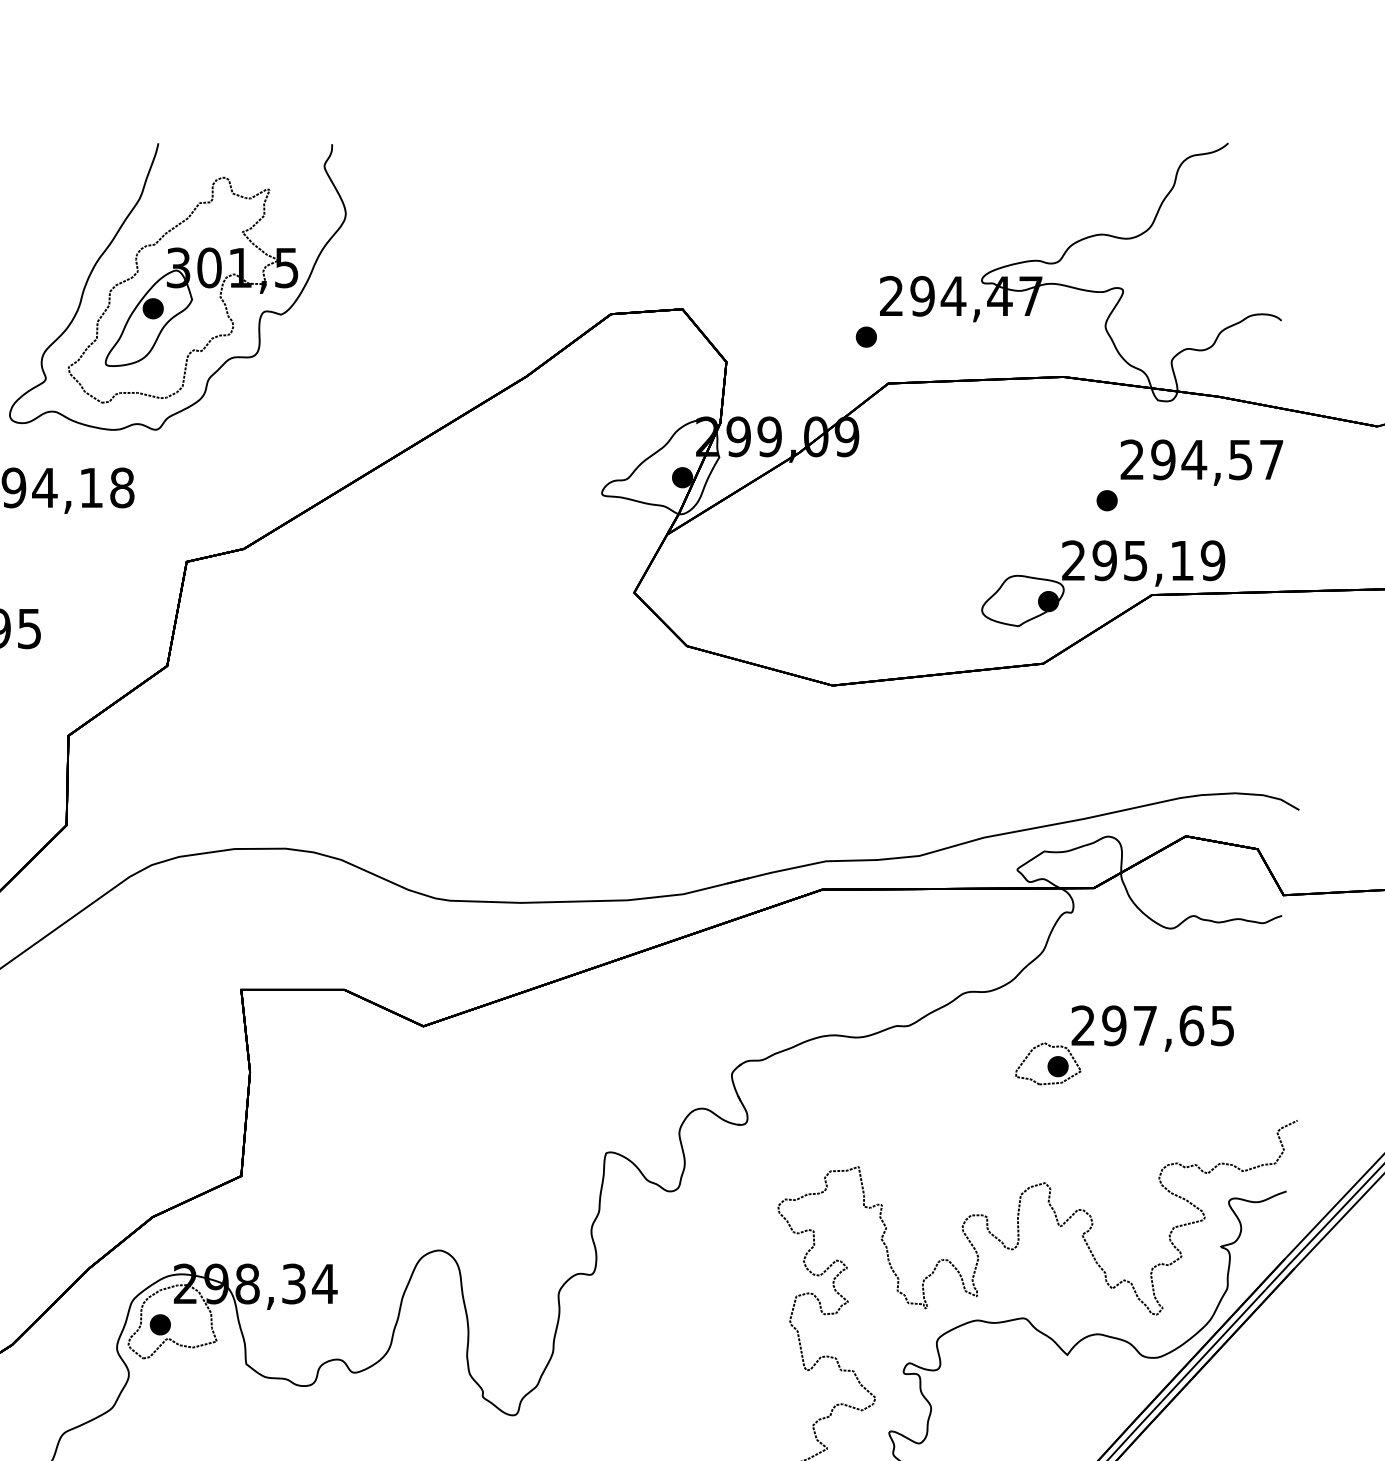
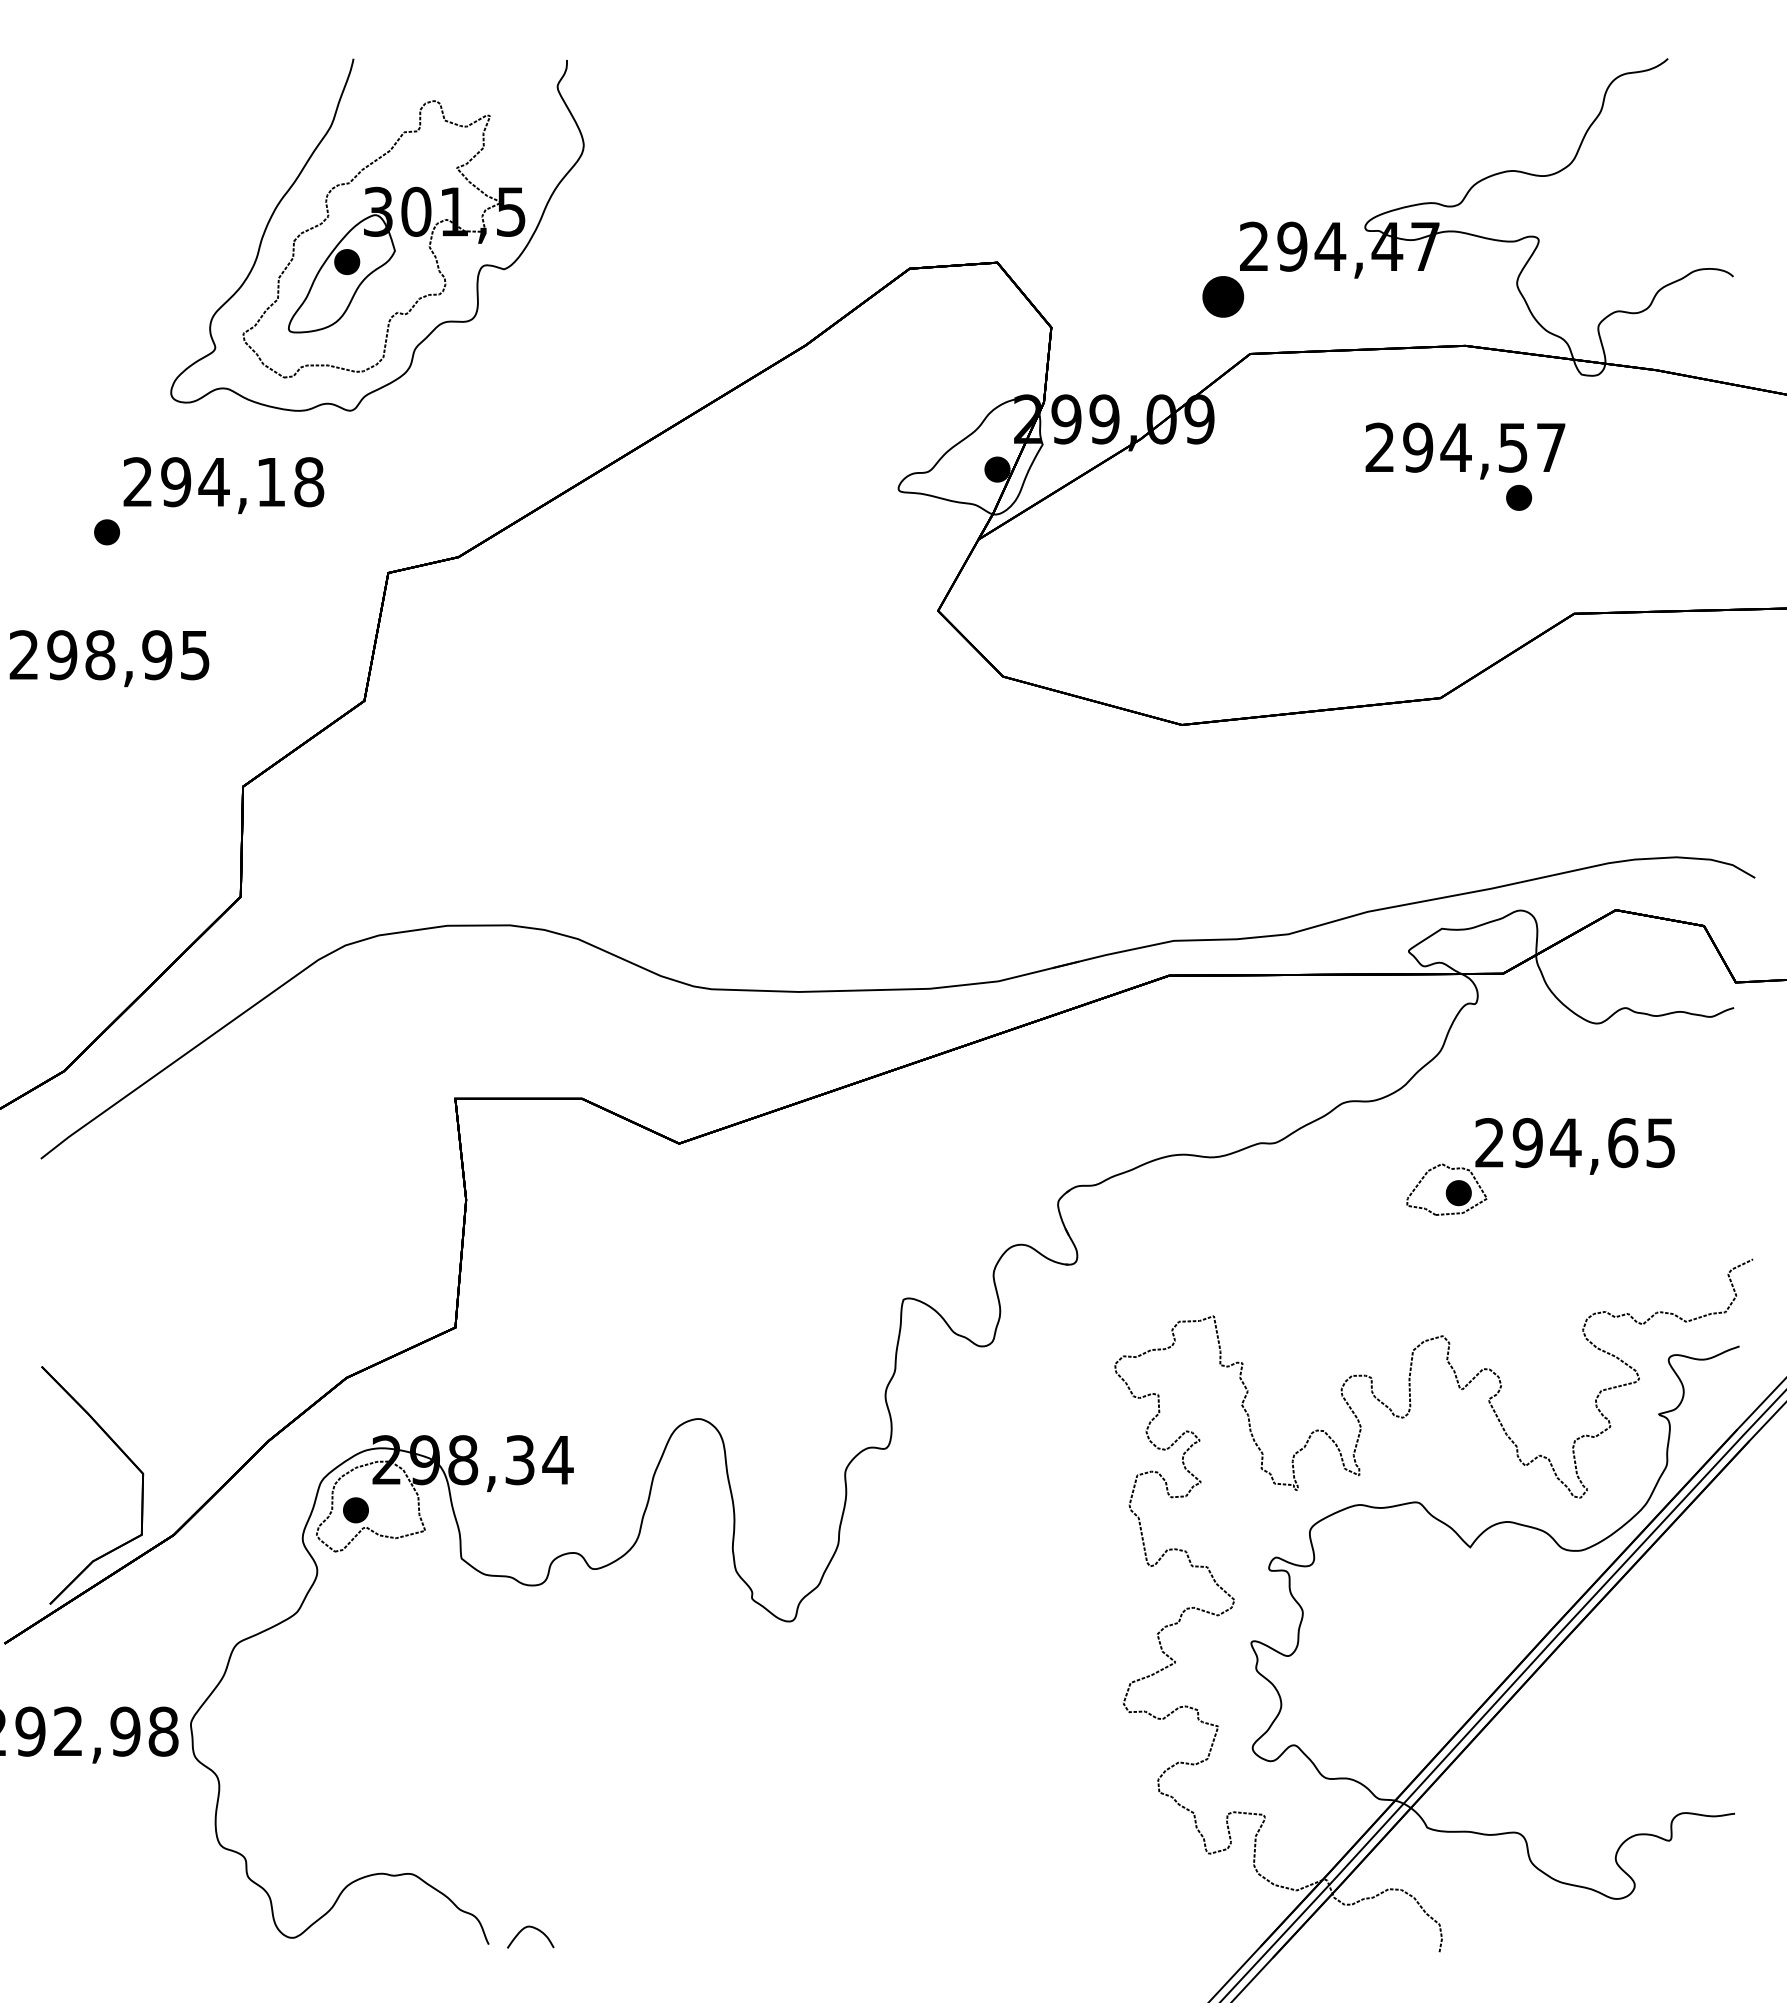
part: (866, 336) -> (1223, 296), size x1.6
text: (1201, 462) -> (1465, 450), moved
part: (1103, 583) -> (1514, 599), removed
text: (1144, 1025) -> (1565, 1142), 297,65 -> 294,65

